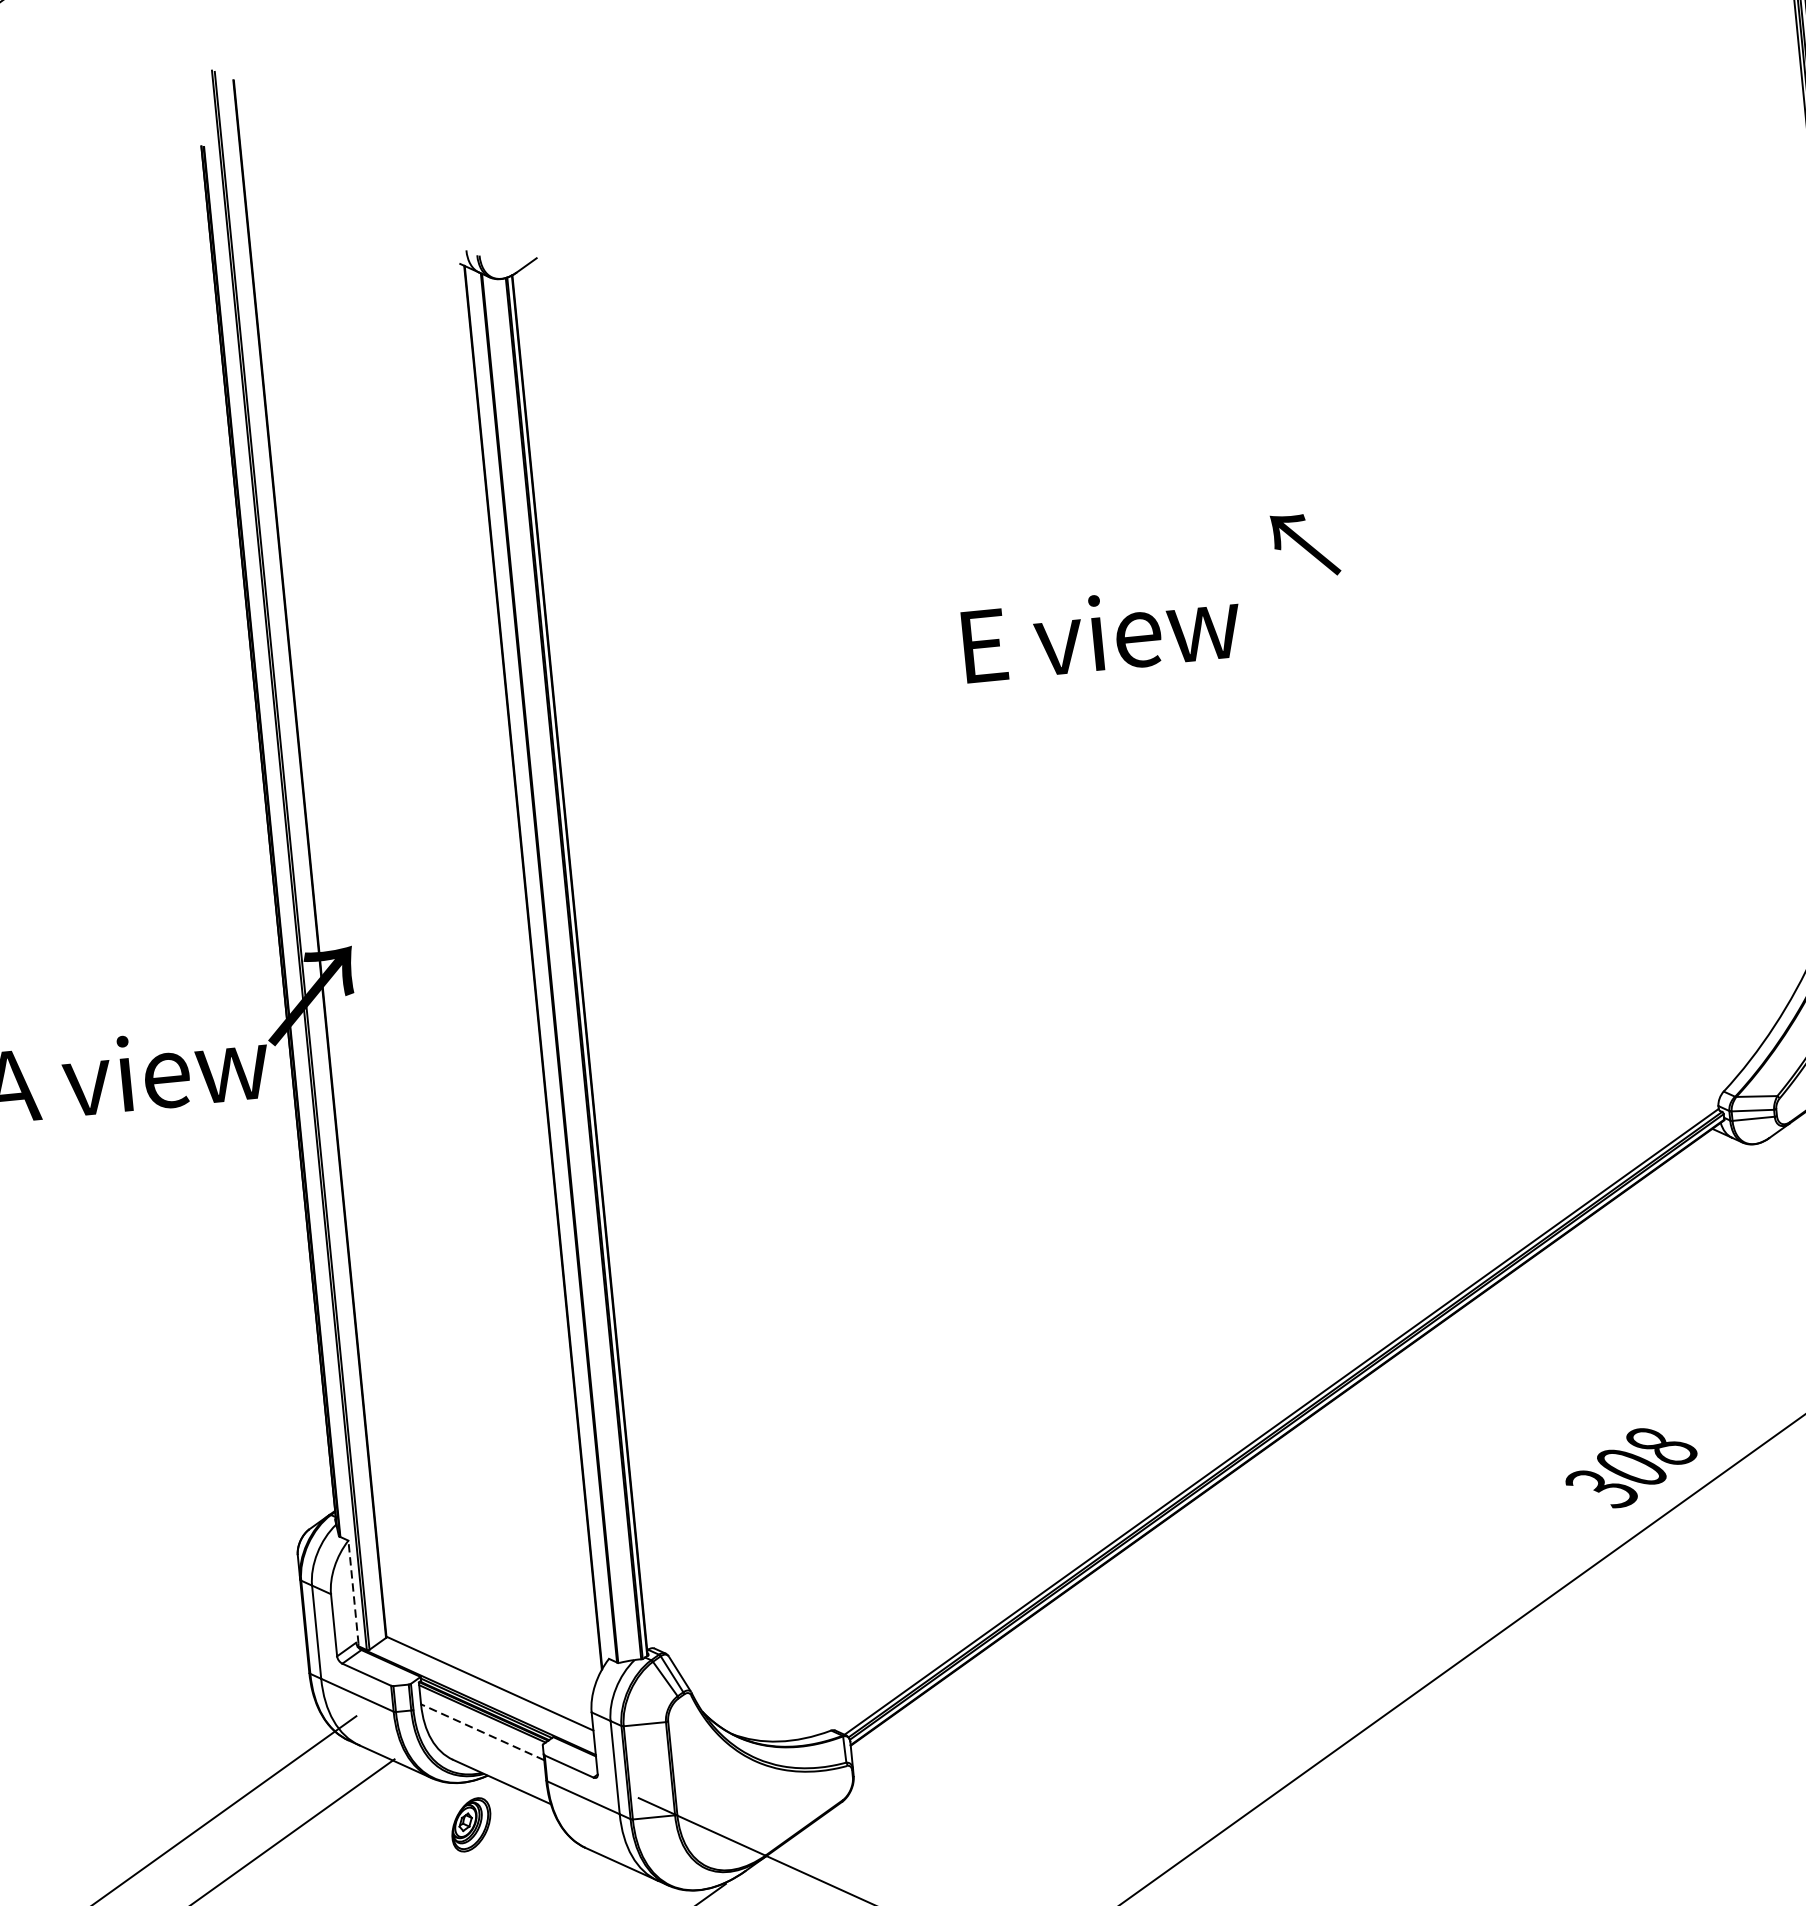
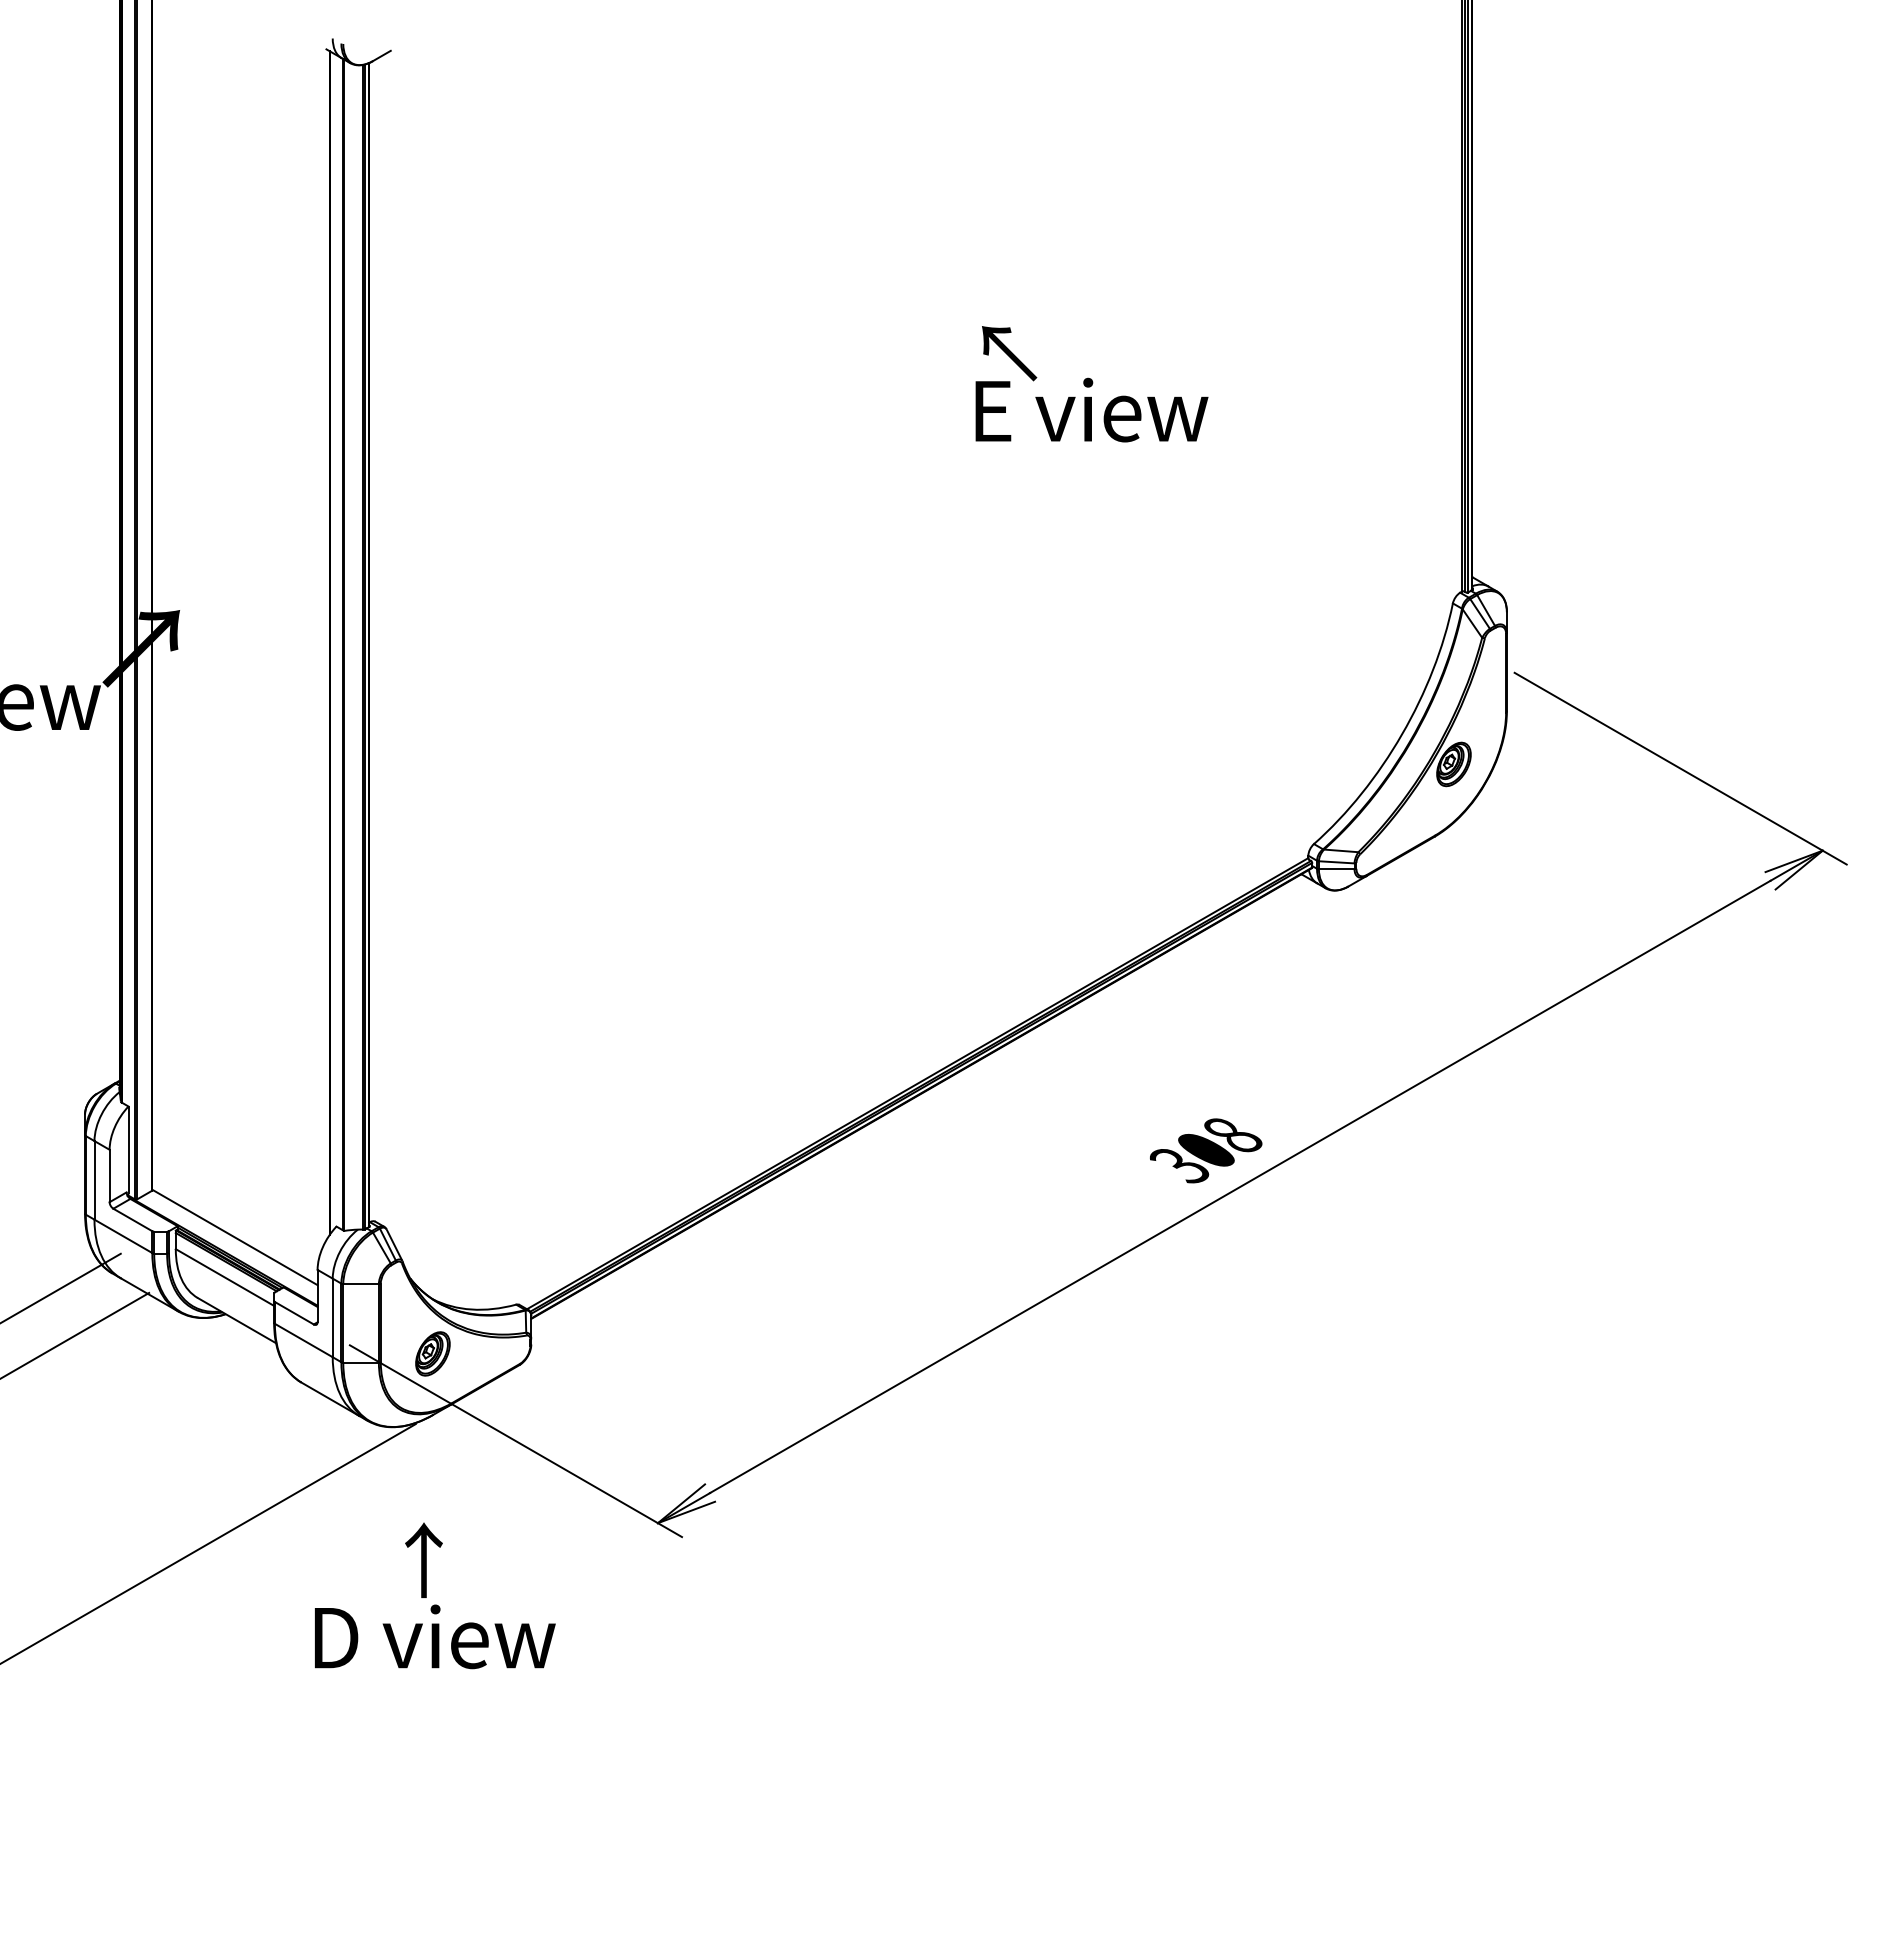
text: (1101, 632) -> (1091, 409), moved
line: (353, 1591) -> (128, 1149), dashed -> solid
line: (482, 1732) -> (224, 1277), dashed -> solid
part: (470, 1824) -> (432, 1353), moved

